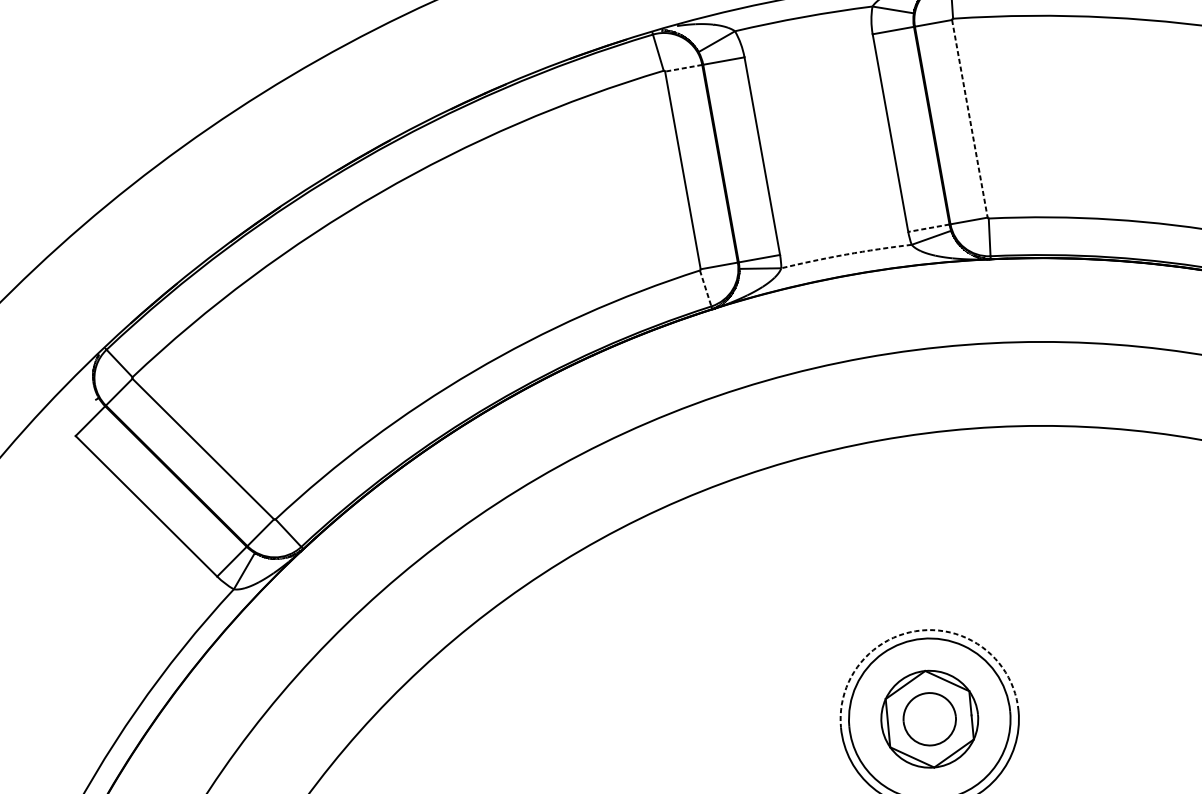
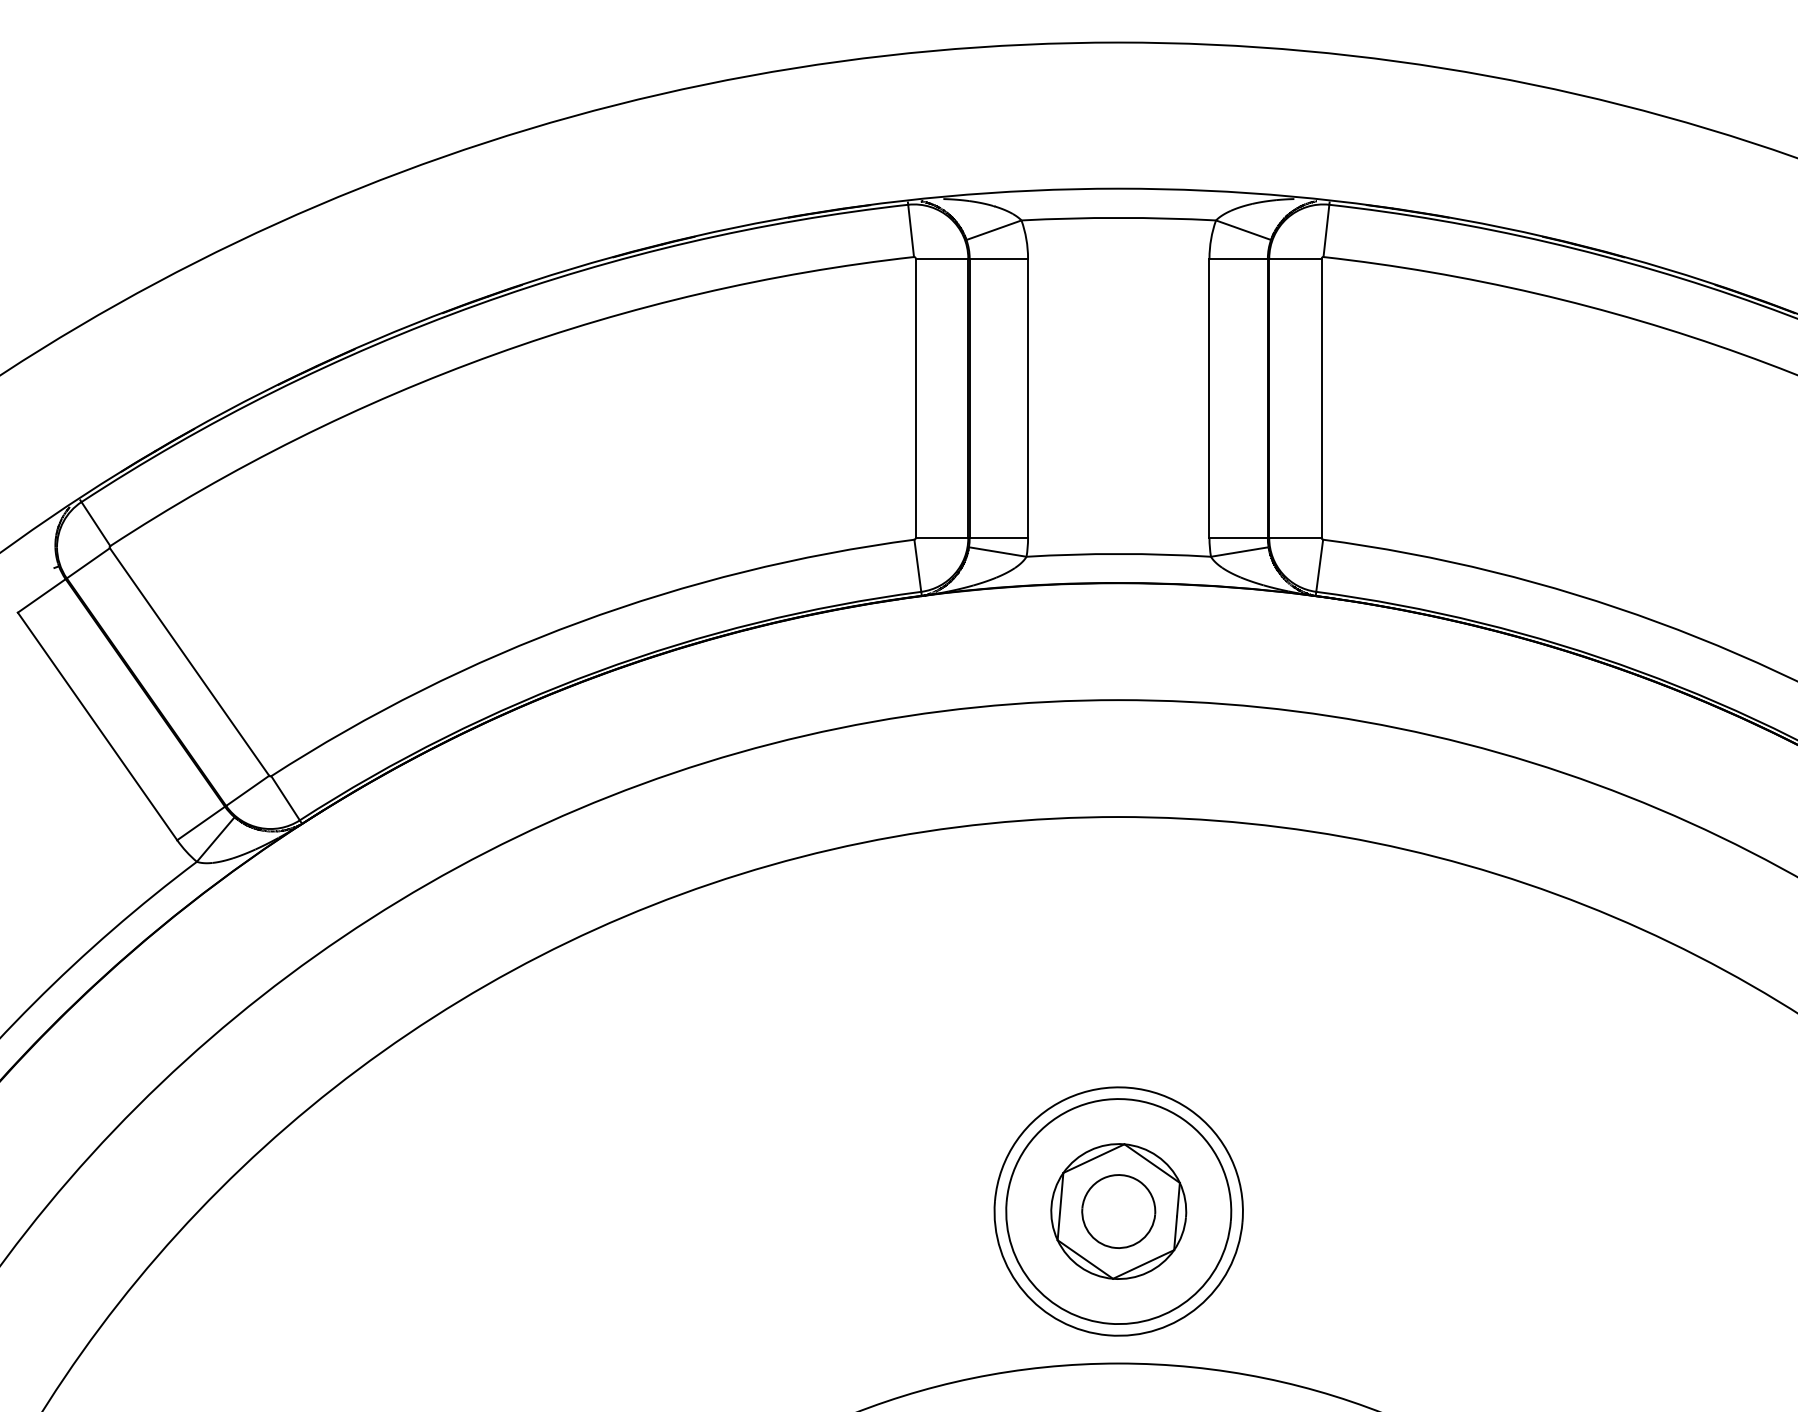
line: (683, 68) -> (941, 258), dashed -> solid
line: (969, 118) -> (1321, 398), dashed -> solid
line: (928, 228) -> (1238, 538), dashed -> solid
arc: (846, 254) -> (1118, 554), dashed -> solid
line: (705, 289) -> (917, 566), dashed -> solid
arc: (921, 630) -> (1129, 1087), dashed -> solid

